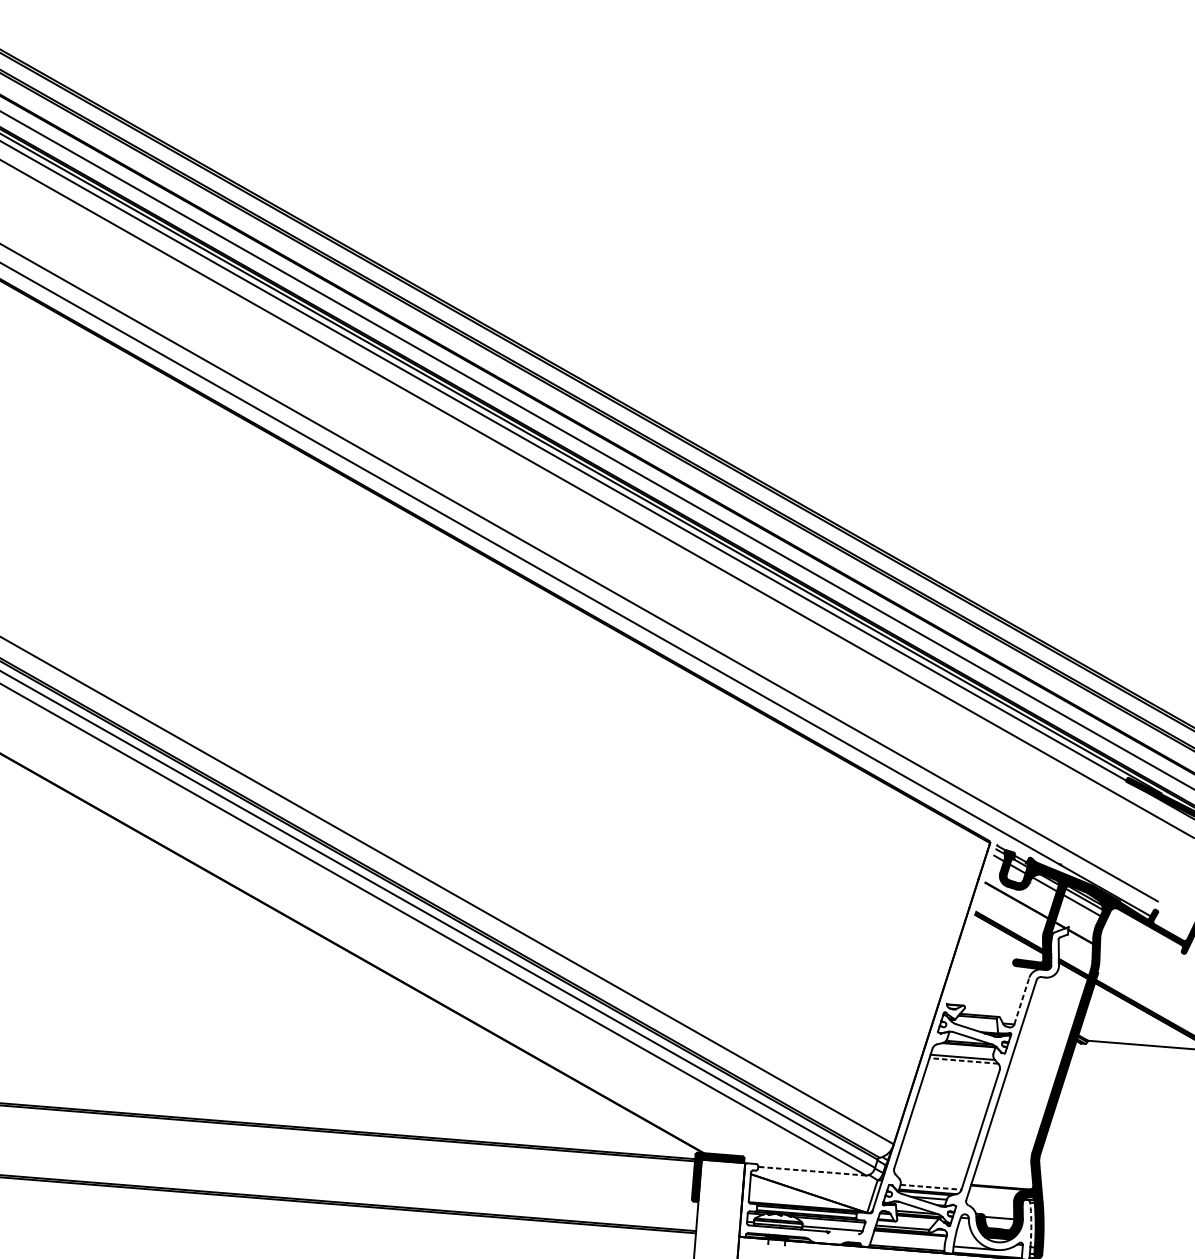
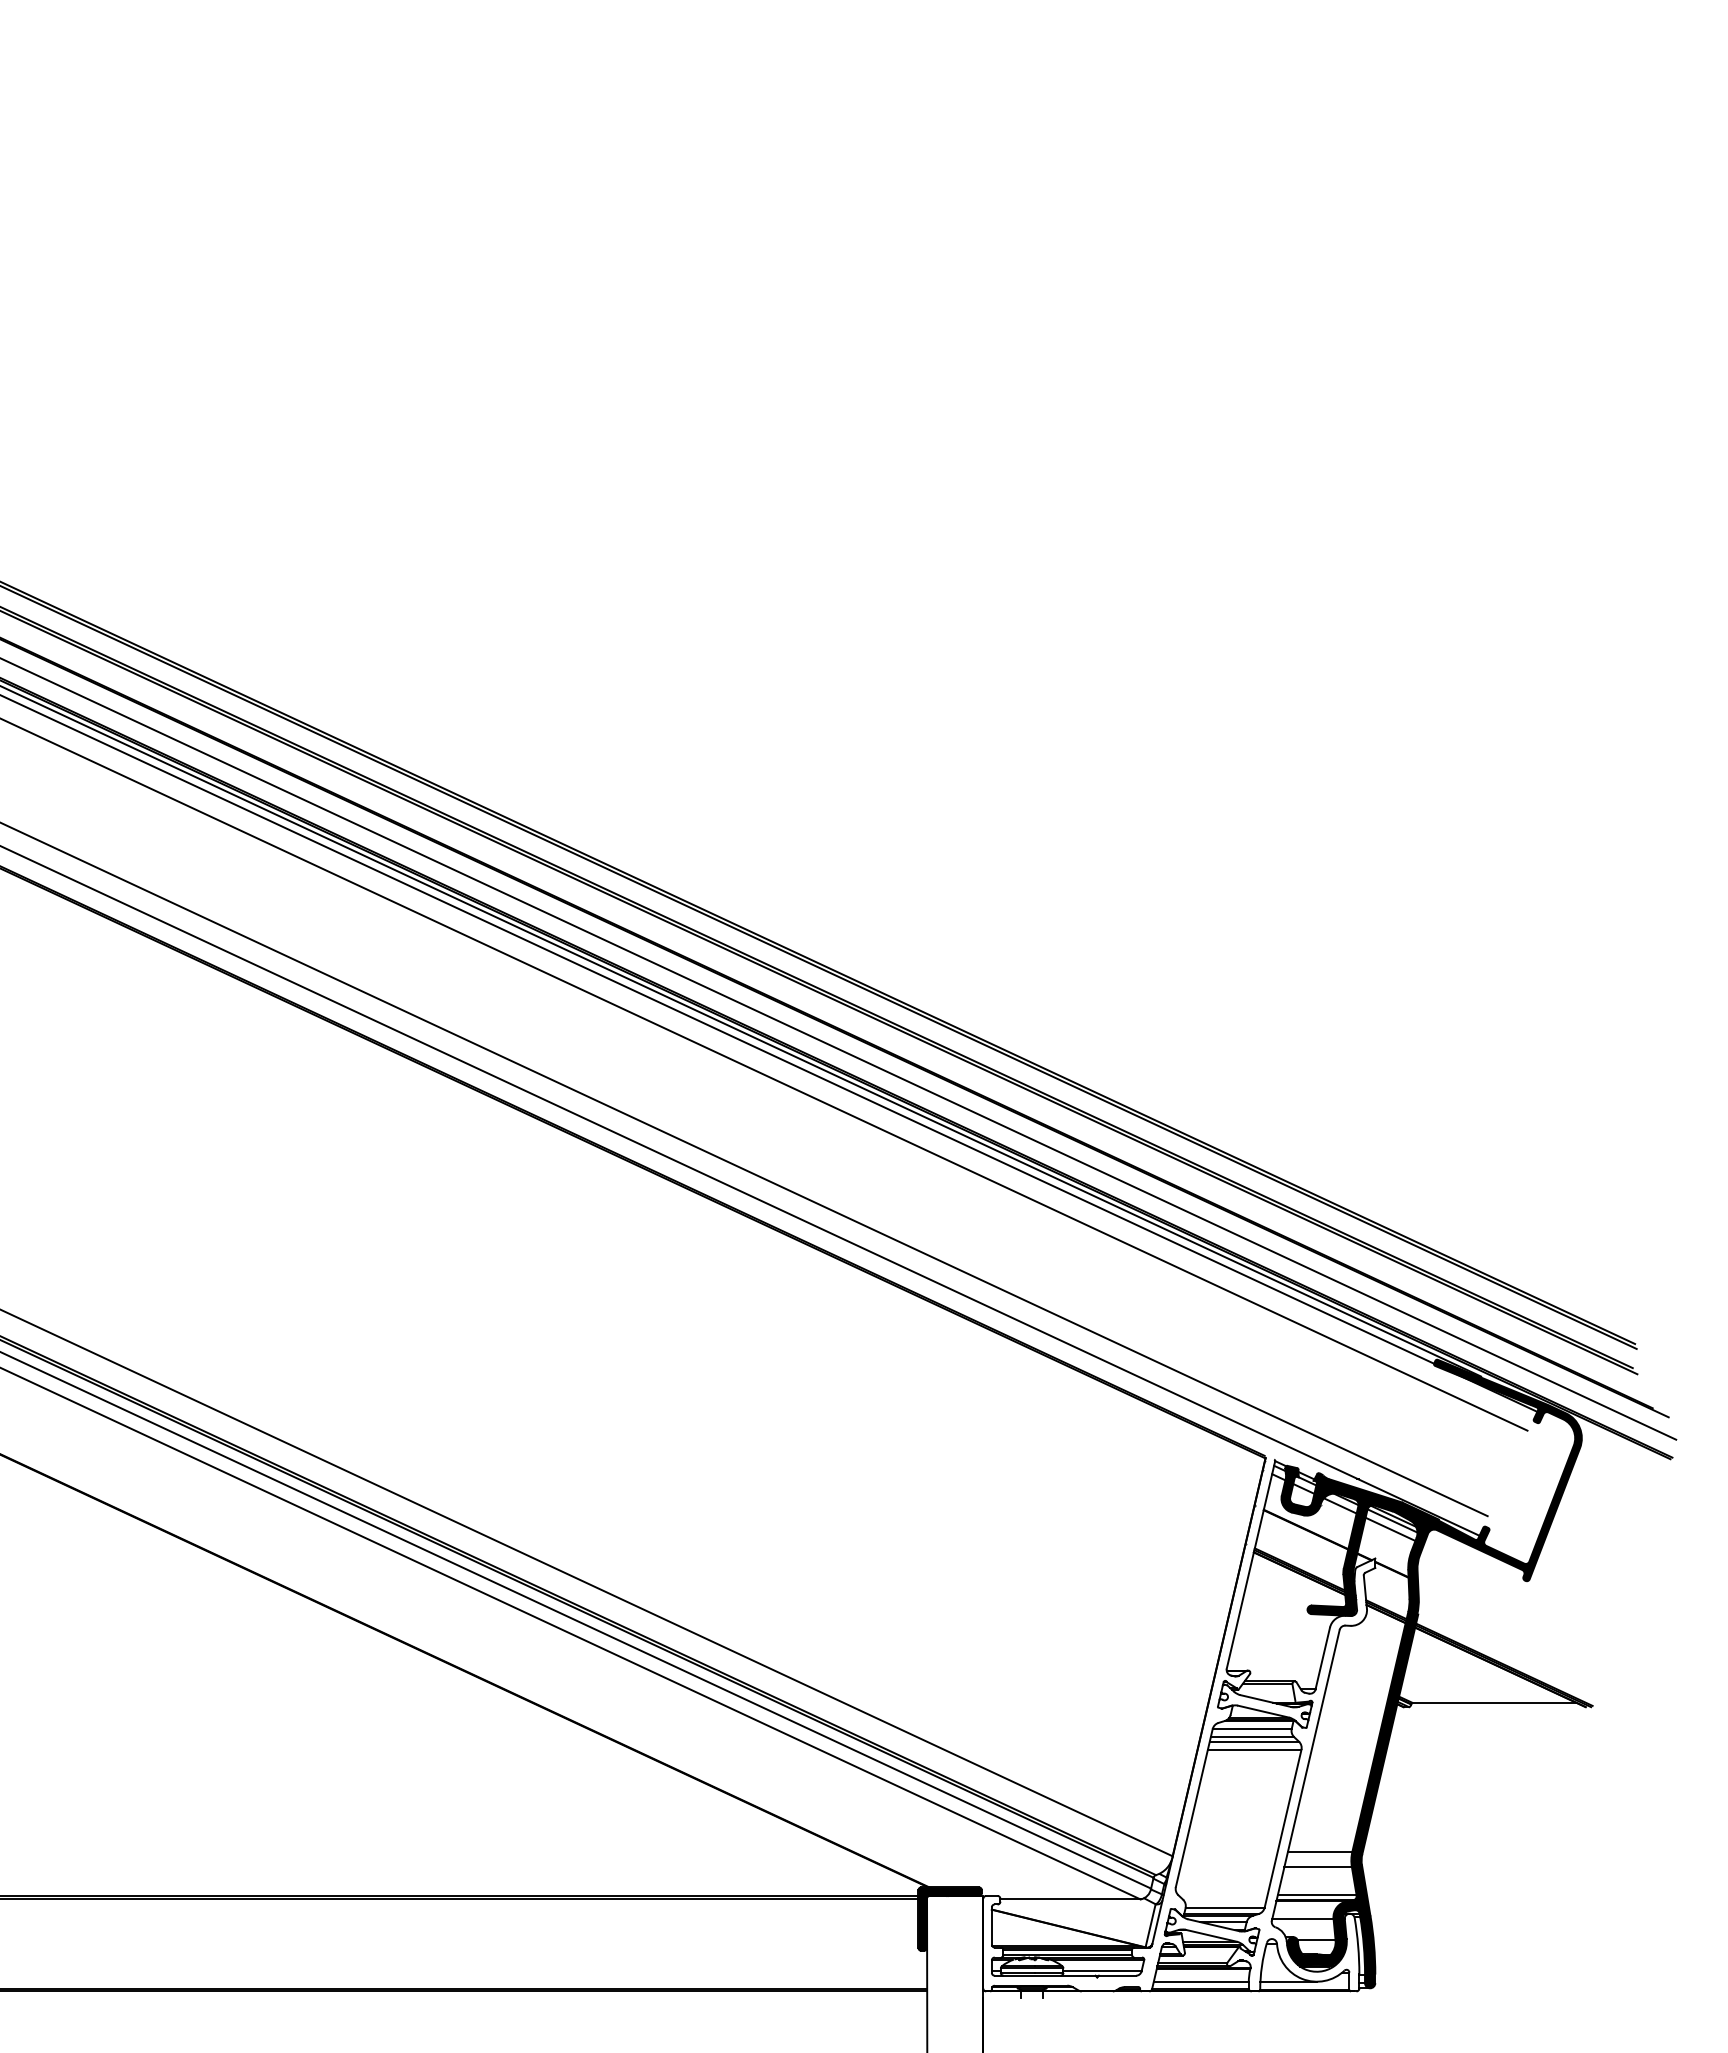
line: (971, 924) -> (1250, 1564), added
line: (1021, 1001) -> (1322, 1658), dashed -> solid
line: (962, 1051) -> (1251, 1729), added
line: (964, 1060) -> (1254, 1741), dashed -> solid
line: (963, 1067) -> (1254, 1749), added
line: (1007, 1149) -> (1319, 1851), added
line: (1004, 1161) -> (1317, 1867), added
line: (811, 1171) -> (1069, 1899), dashed -> solid
line: (1002, 1183) -> (1316, 1895), added
line: (931, 1187) -> (1225, 1907), dashed -> solid
line: (990, 1200) -> (1302, 1918), added
arc: (1031, 1225) -> (1358, 1946), dashed -> solid
line: (843, 1232) -> (1117, 1975), added
line: (907, 1243) -> (1200, 1982), added

